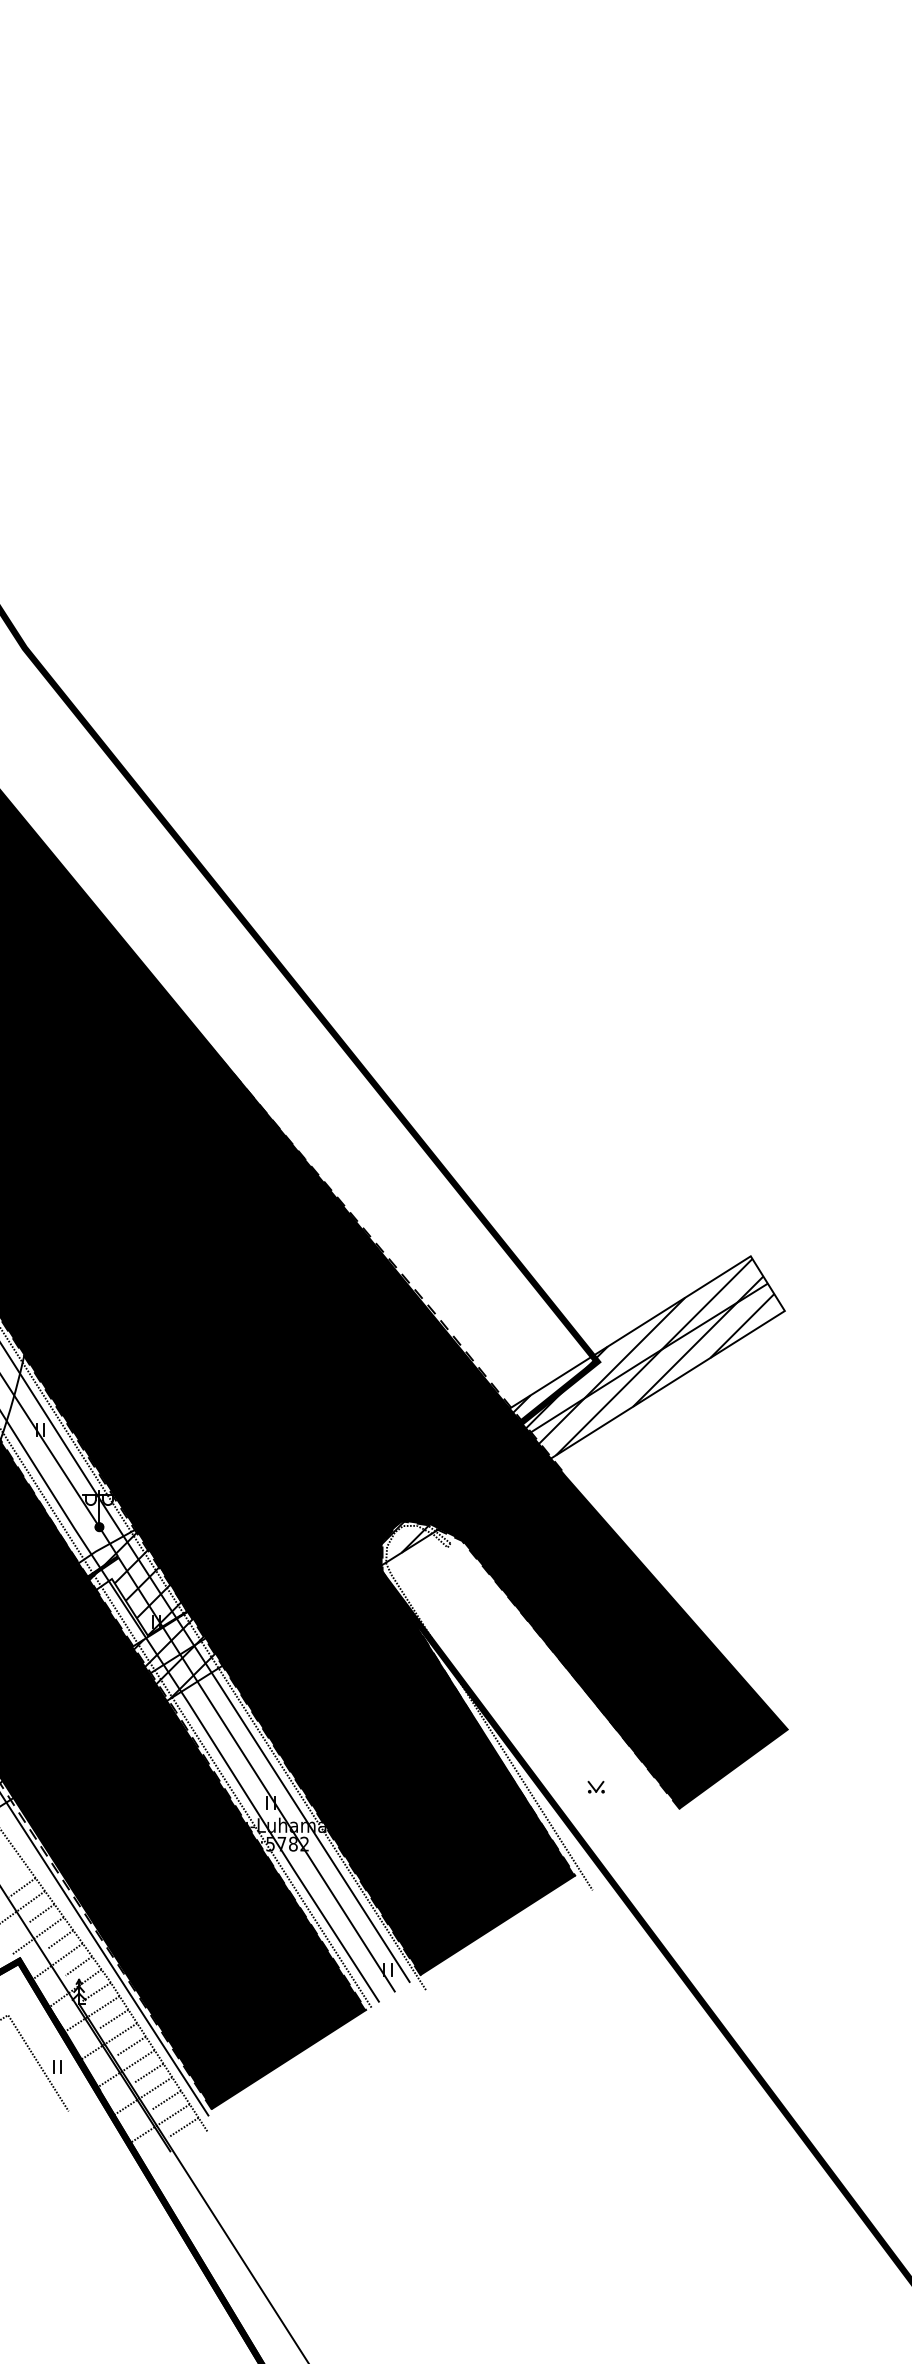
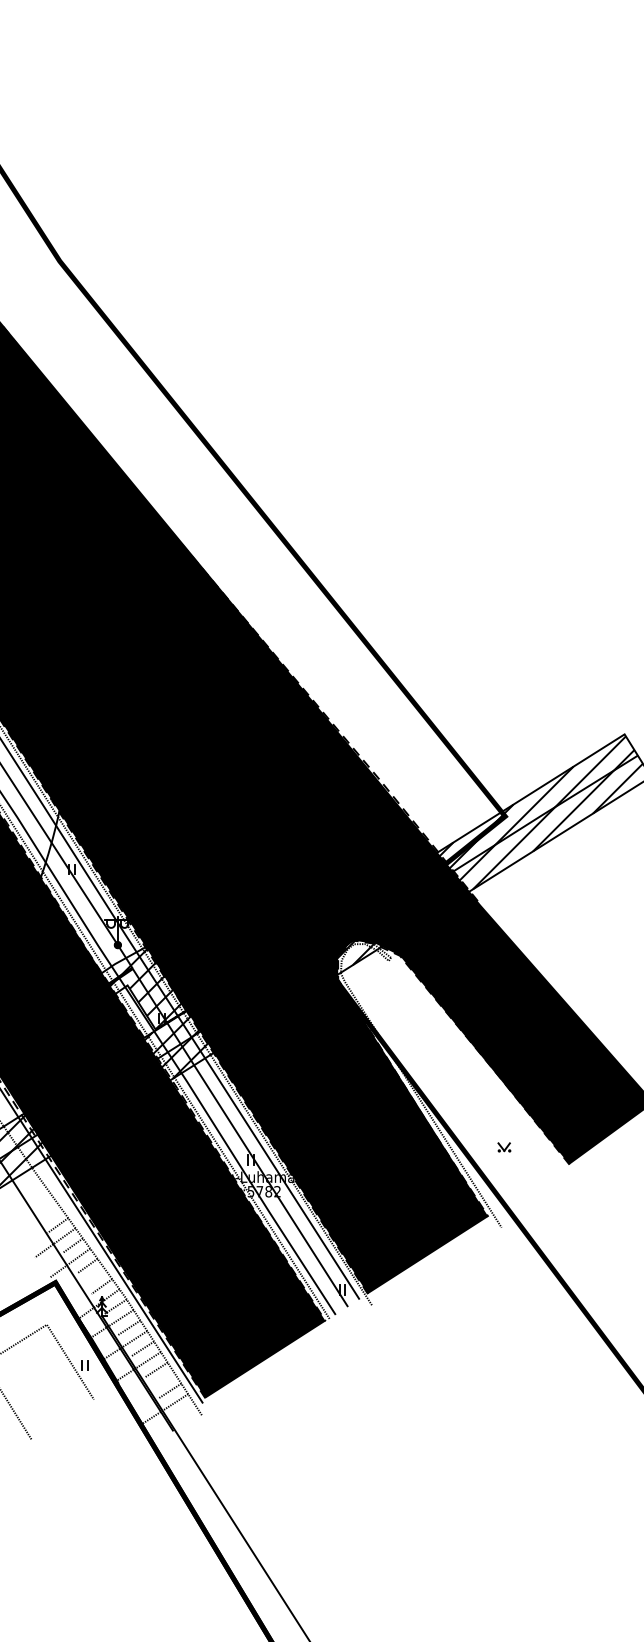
line: (56, 1962) -> (84, 1283), removed
line: (142, 2096) -> (151, 1388), removed
line: (183, 2127) -> (183, 1412), removed

